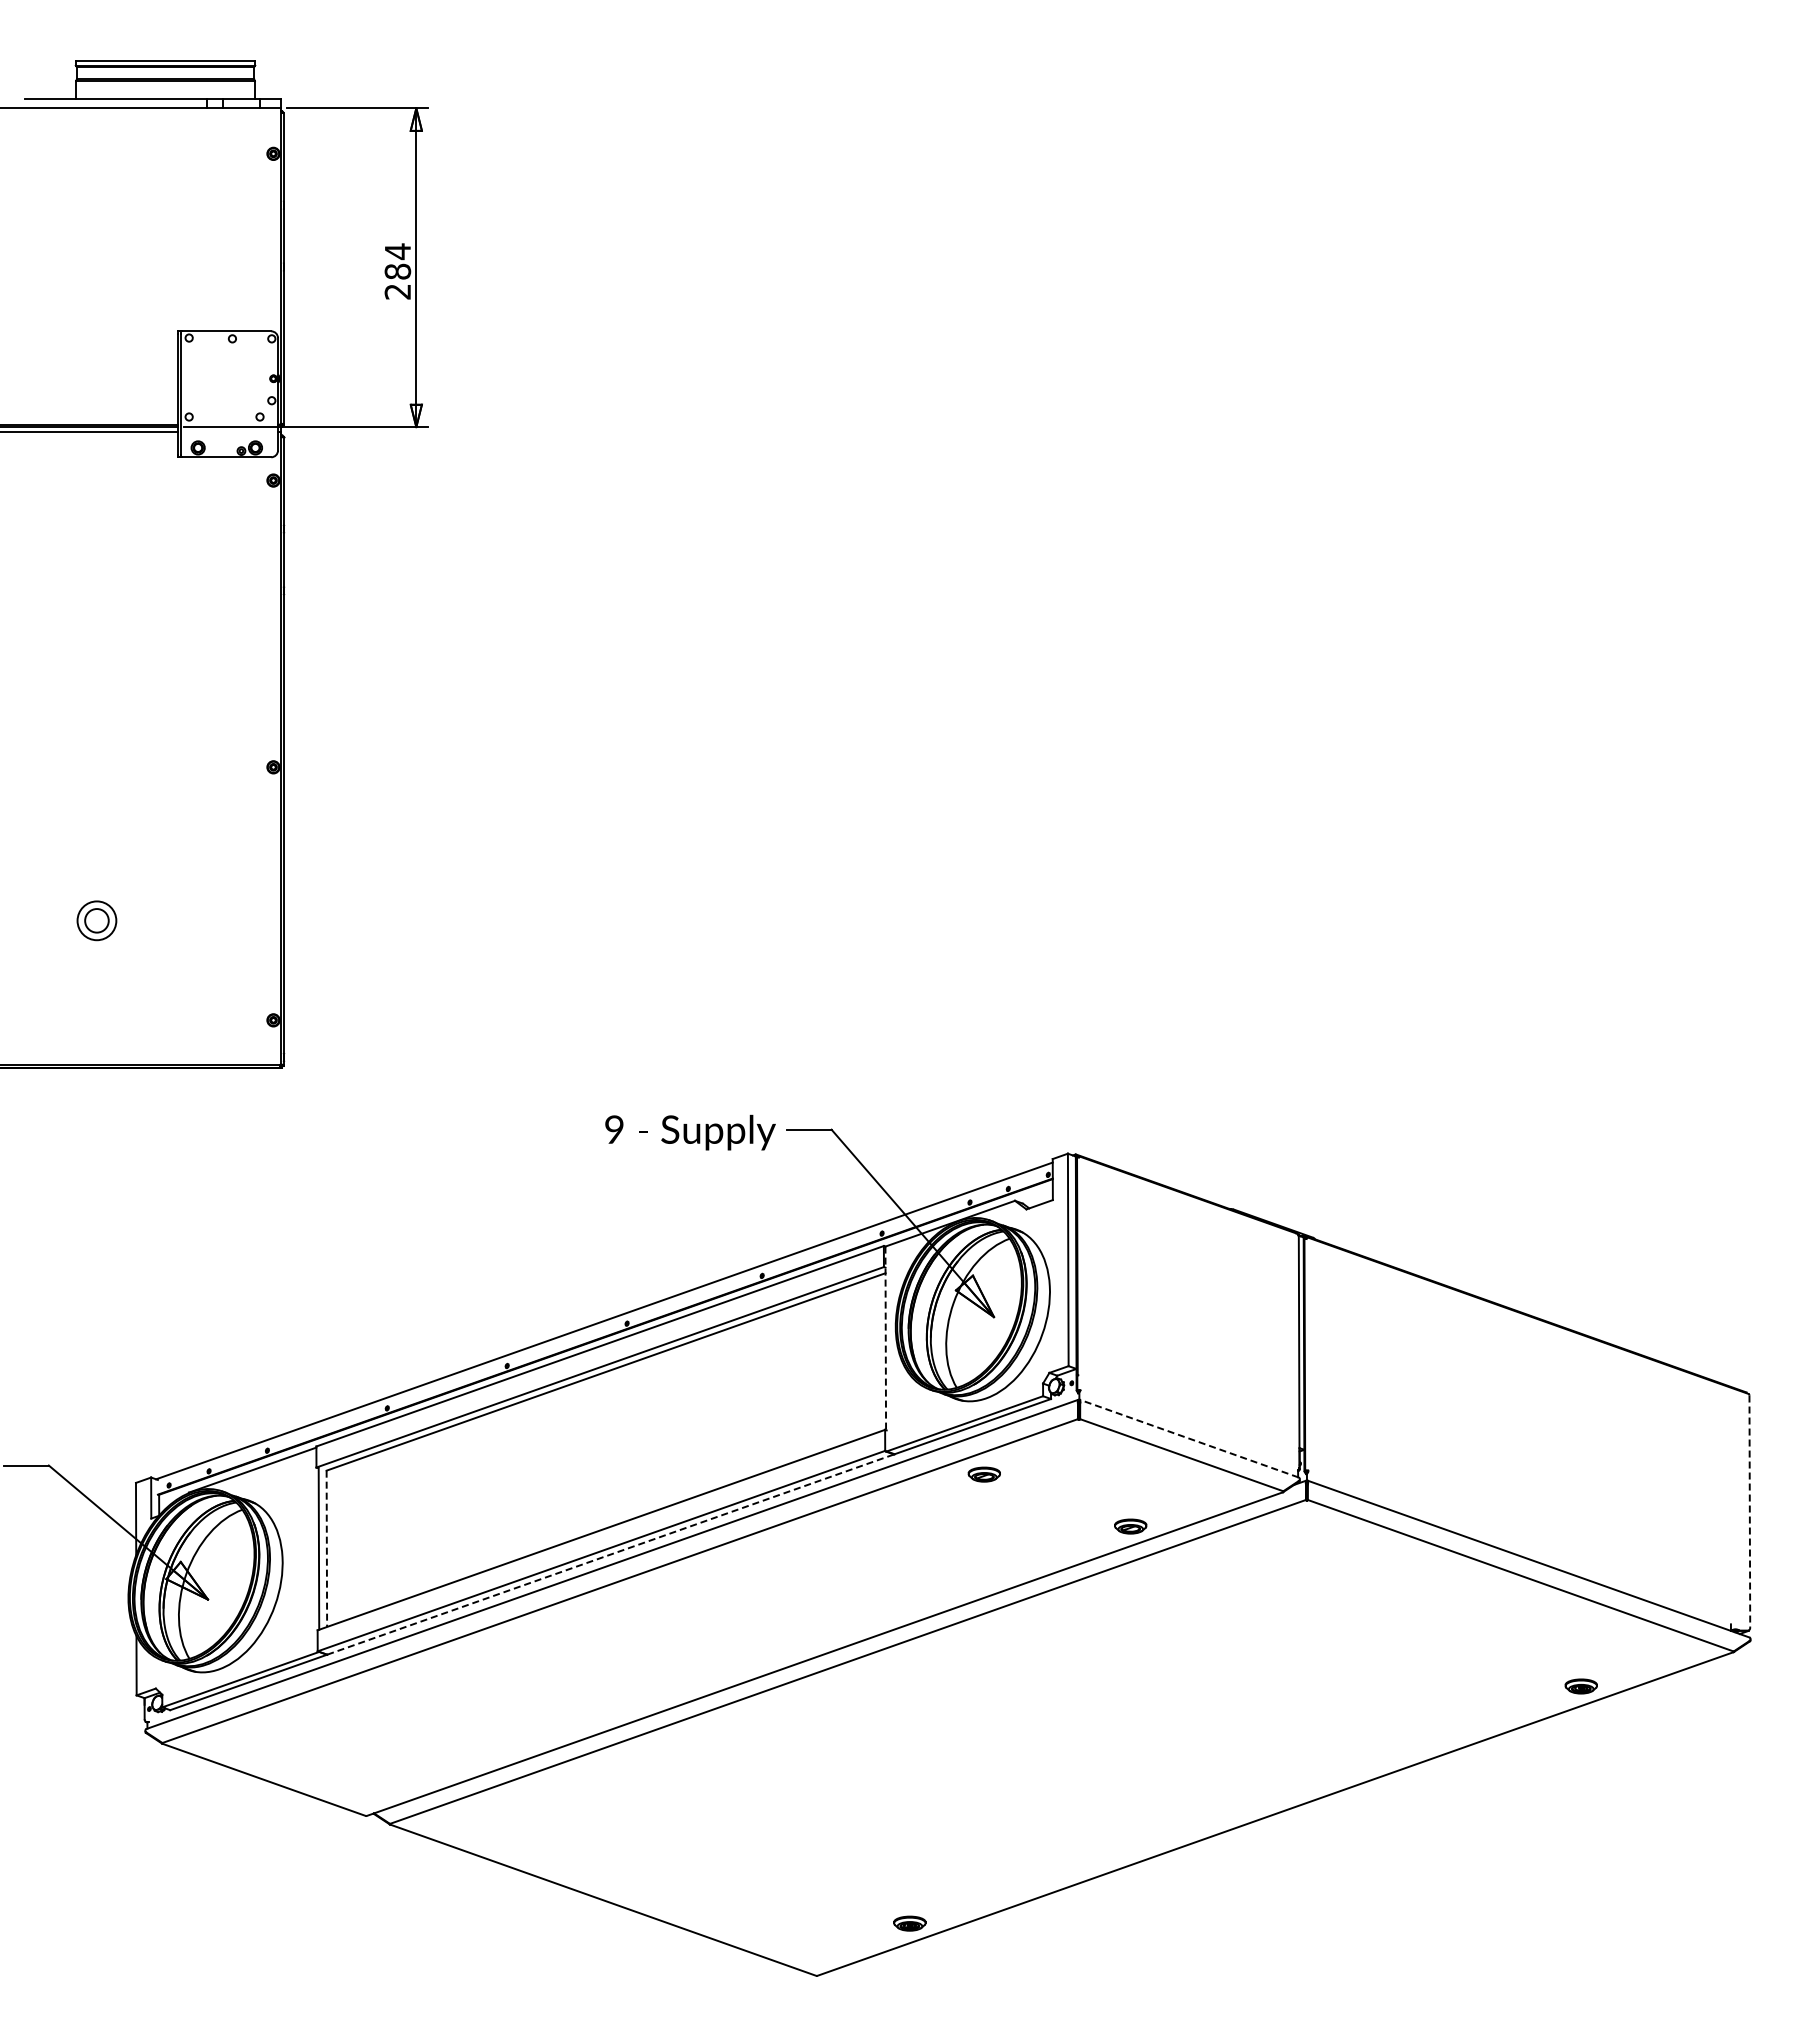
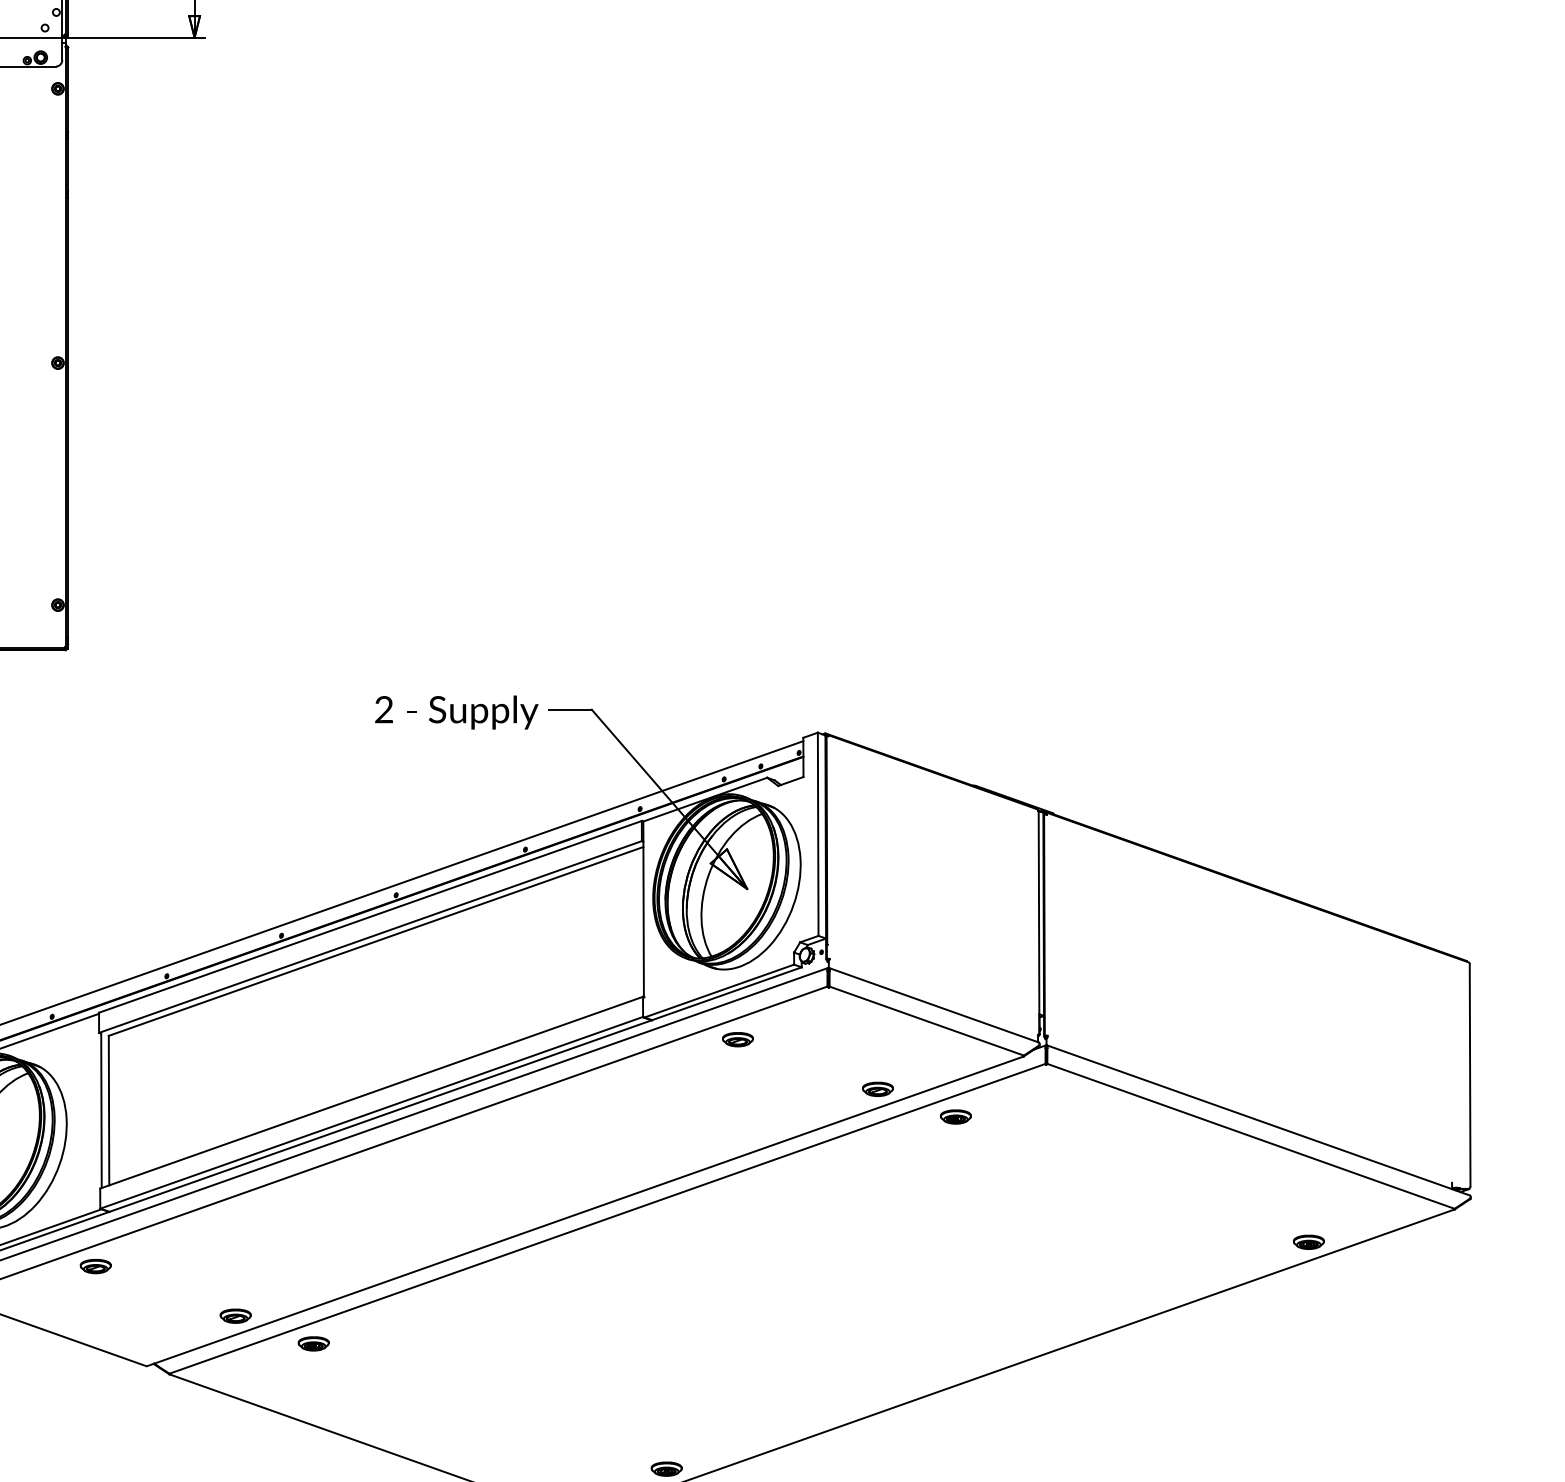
text: (614, 1129) -> (384, 709), 9 -> 2
line: (885, 1338) -> (643, 909), dashed -> solid
line: (1188, 1438) -> (933, 1005), dashed -> solid
line: (1749, 1512) -> (1469, 1075), dashed -> solid
line: (326, 1549) -> (108, 1111), dashed -> solid
line: (610, 1554) -> (380, 1116), dashed -> solid
part: (1211, 1555) -> (955, 1117), added
part: (312, 1711) -> (95, 1266), added
part: (458, 1763) -> (234, 1315), added
part: (540, 1792) -> (313, 1343), added

